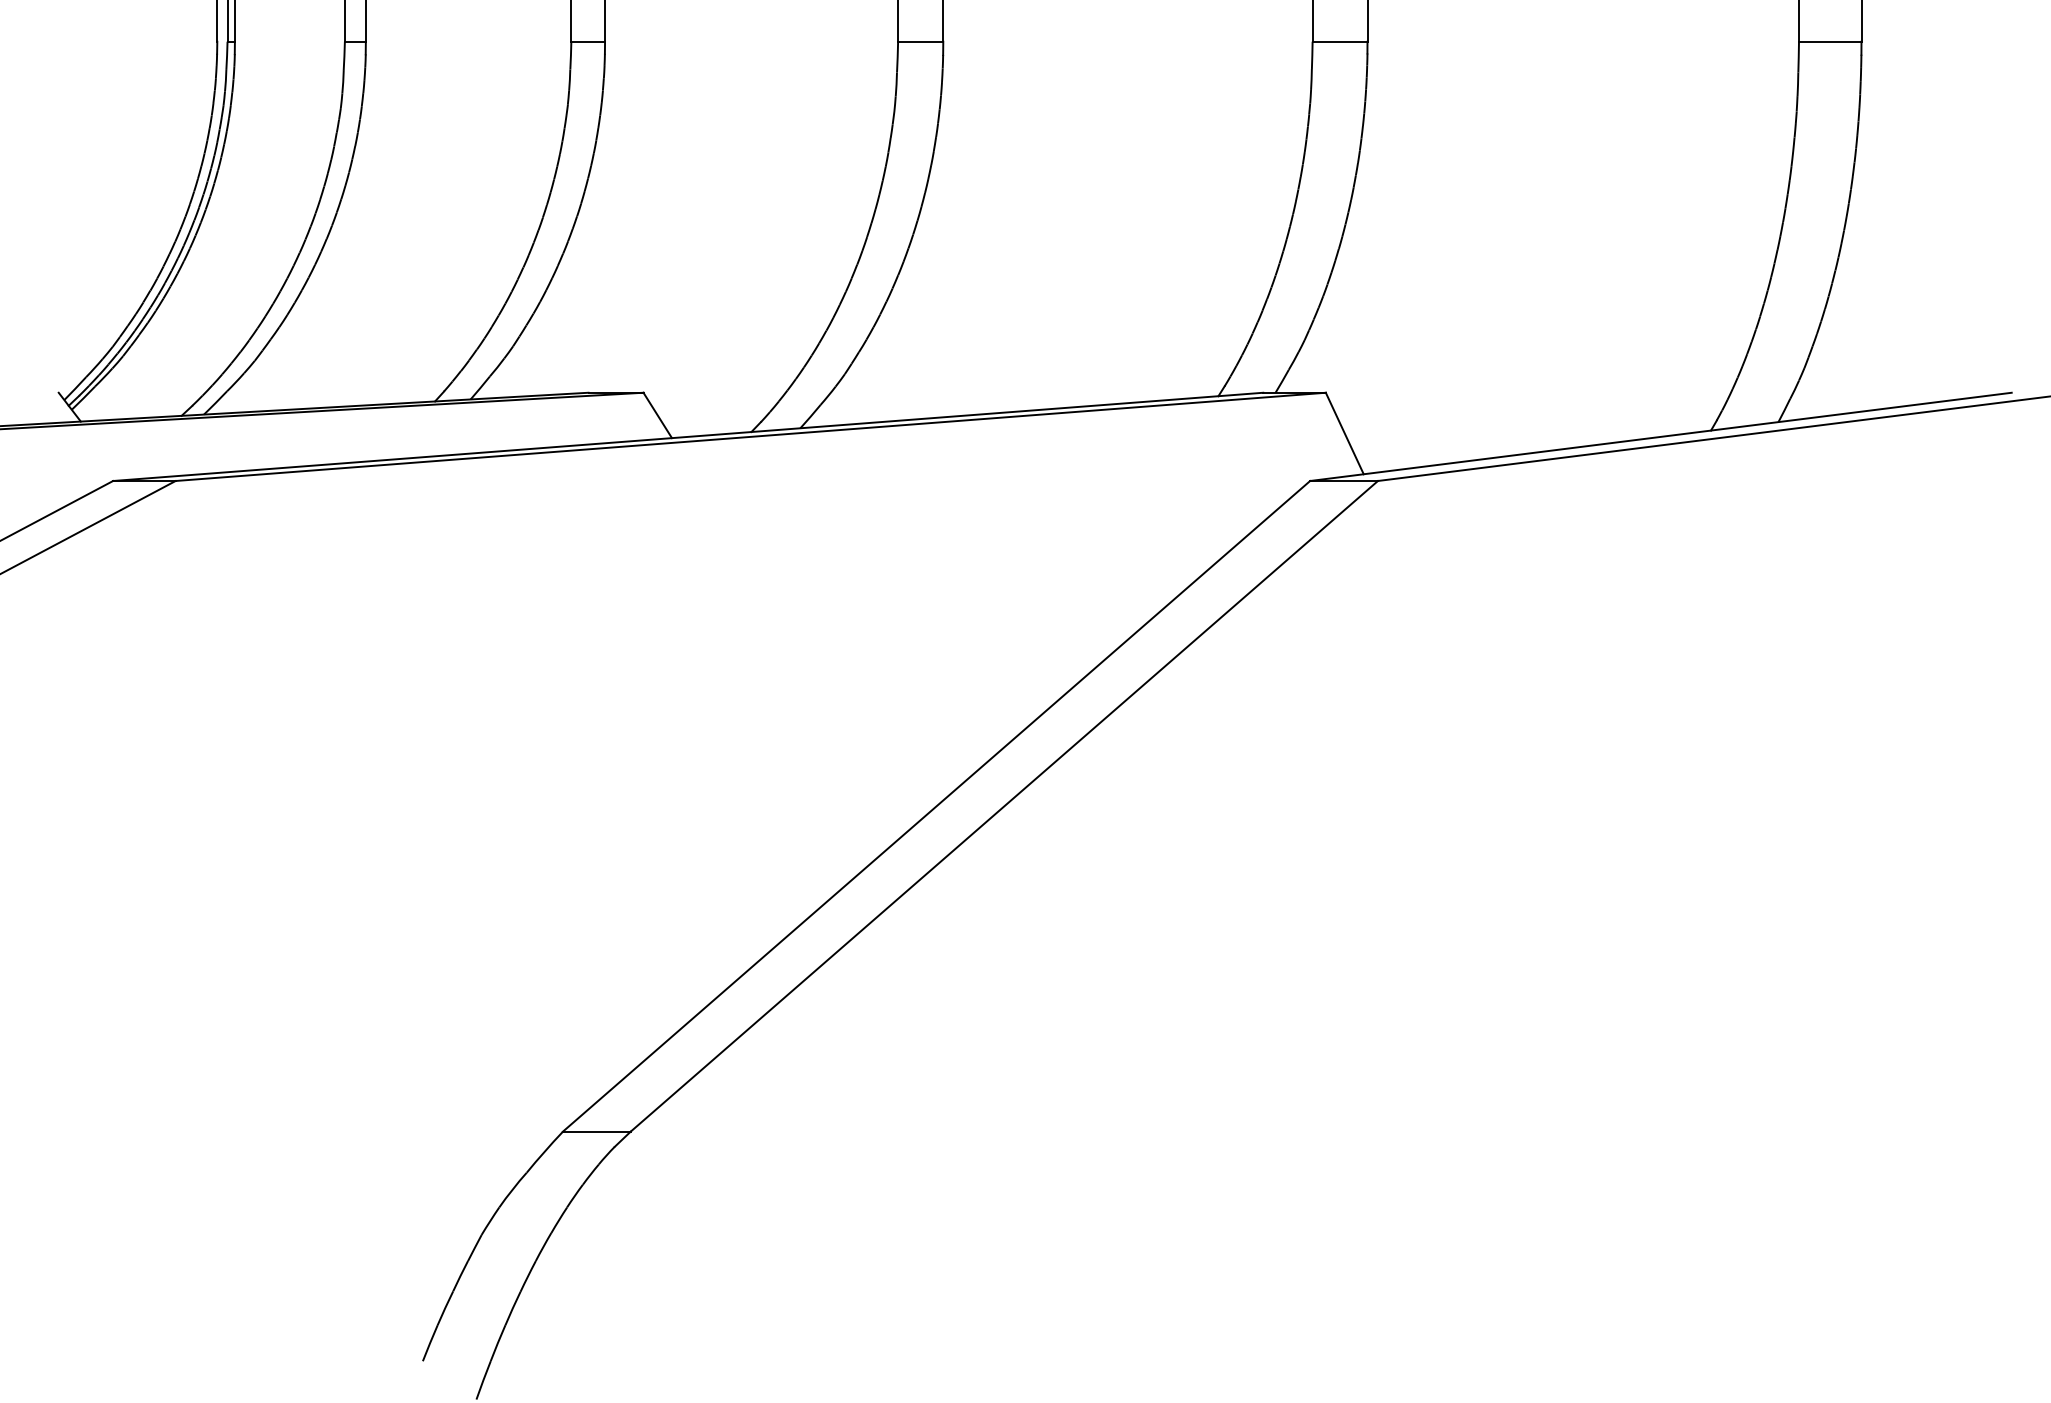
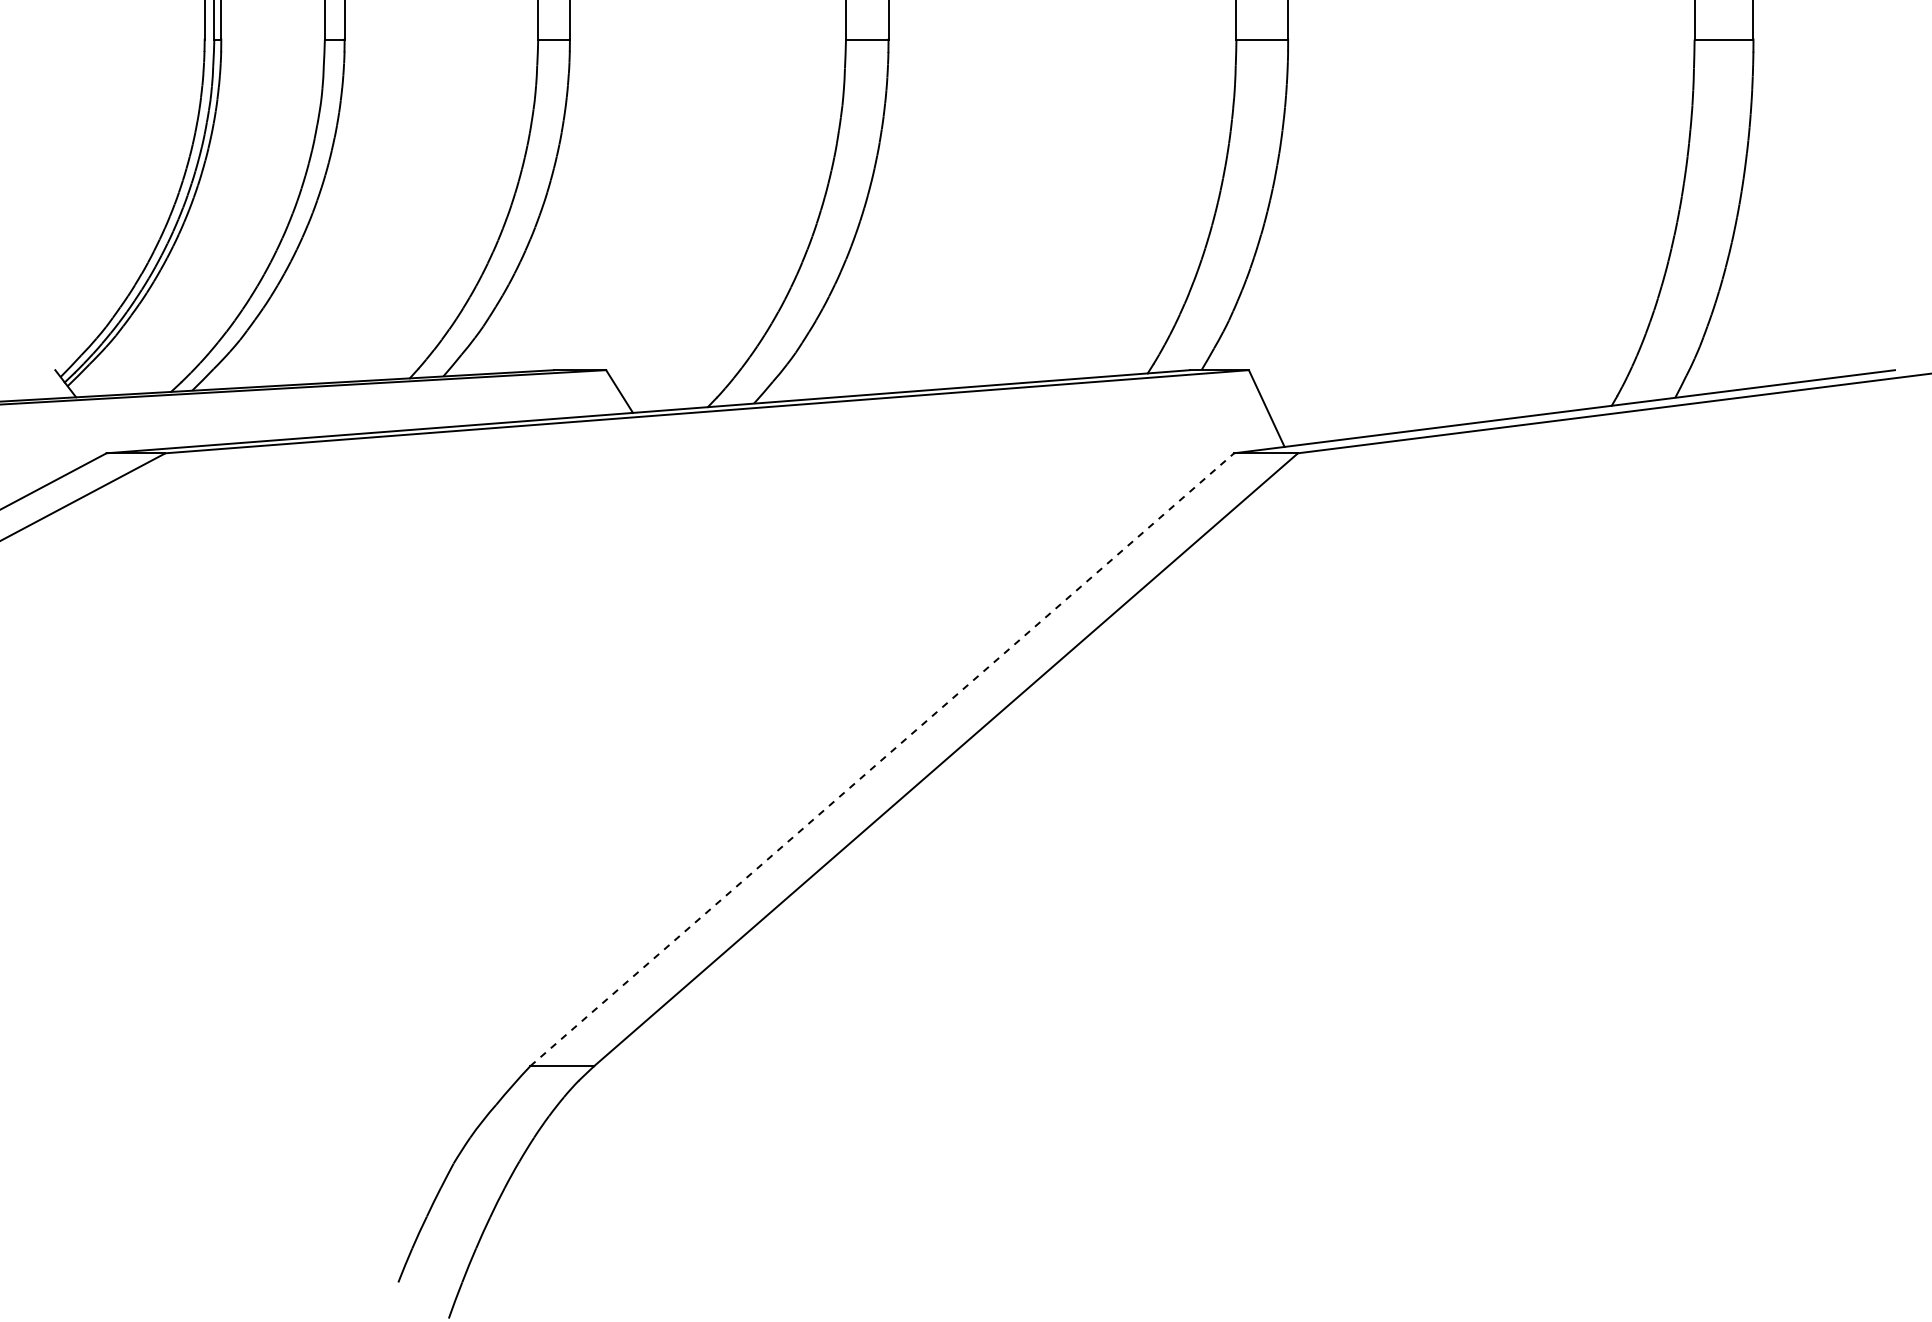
line: (936, 806) -> (882, 759), solid -> dashed

